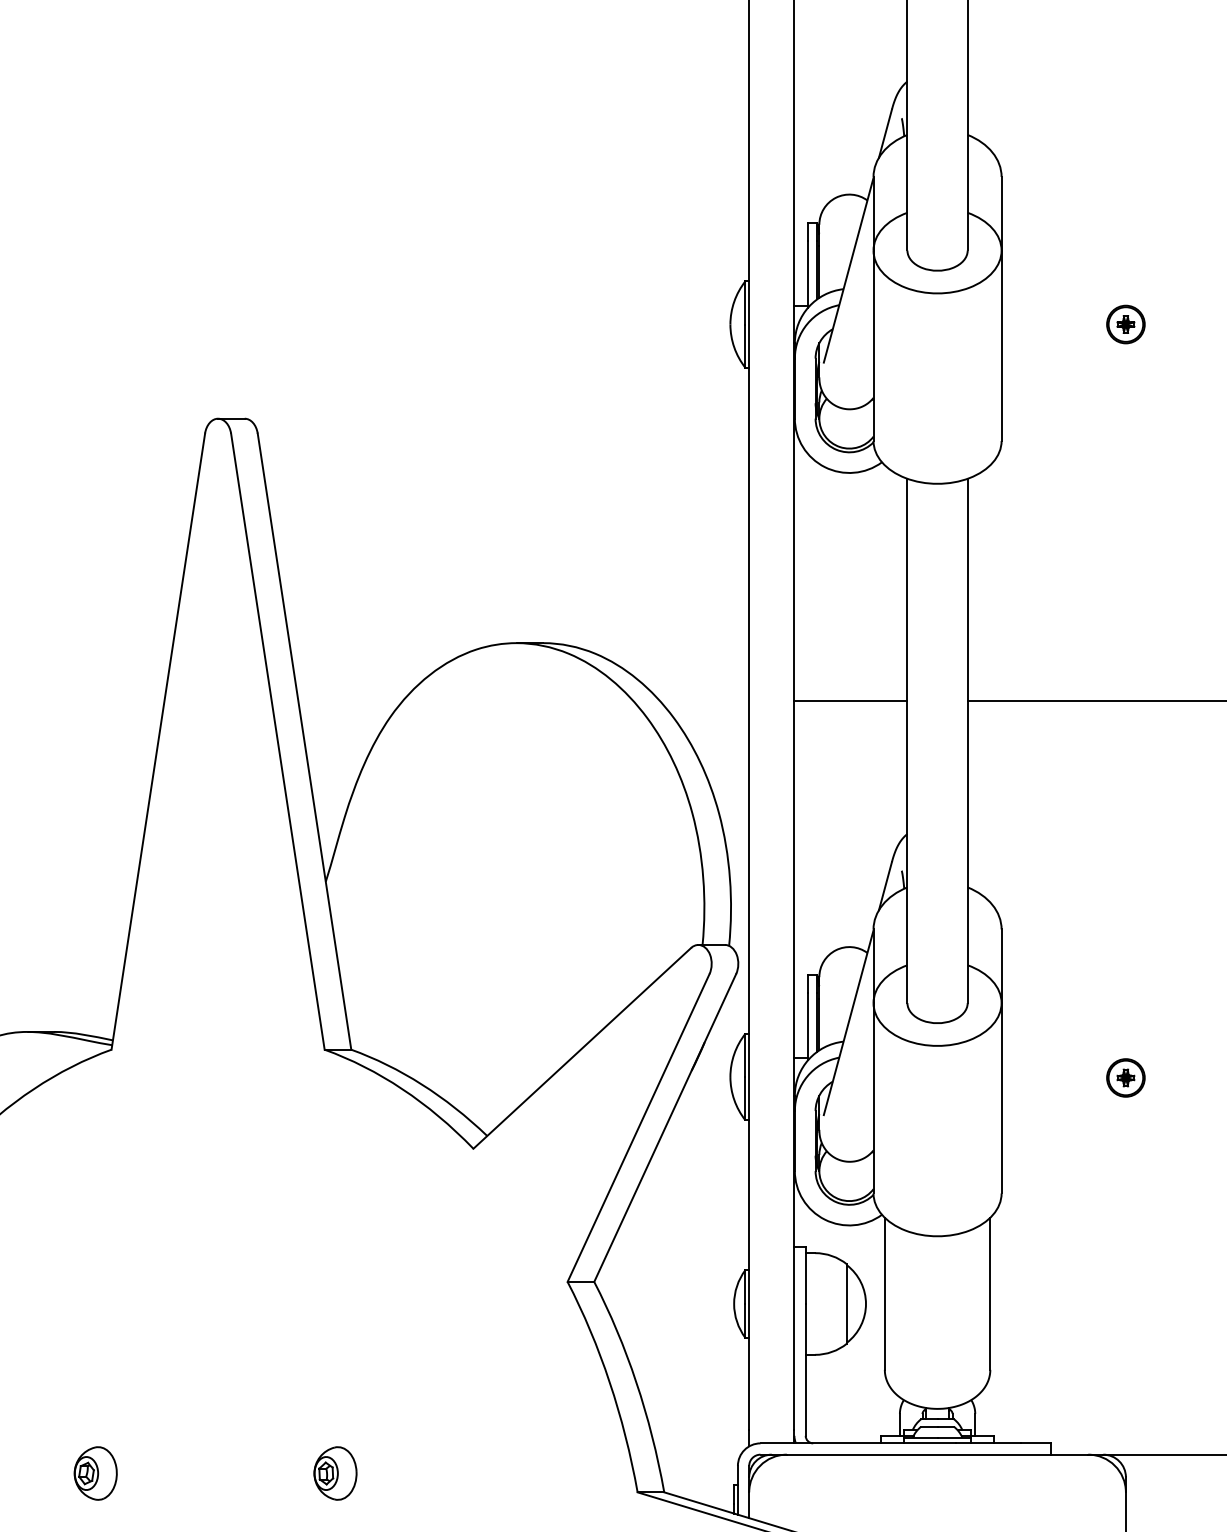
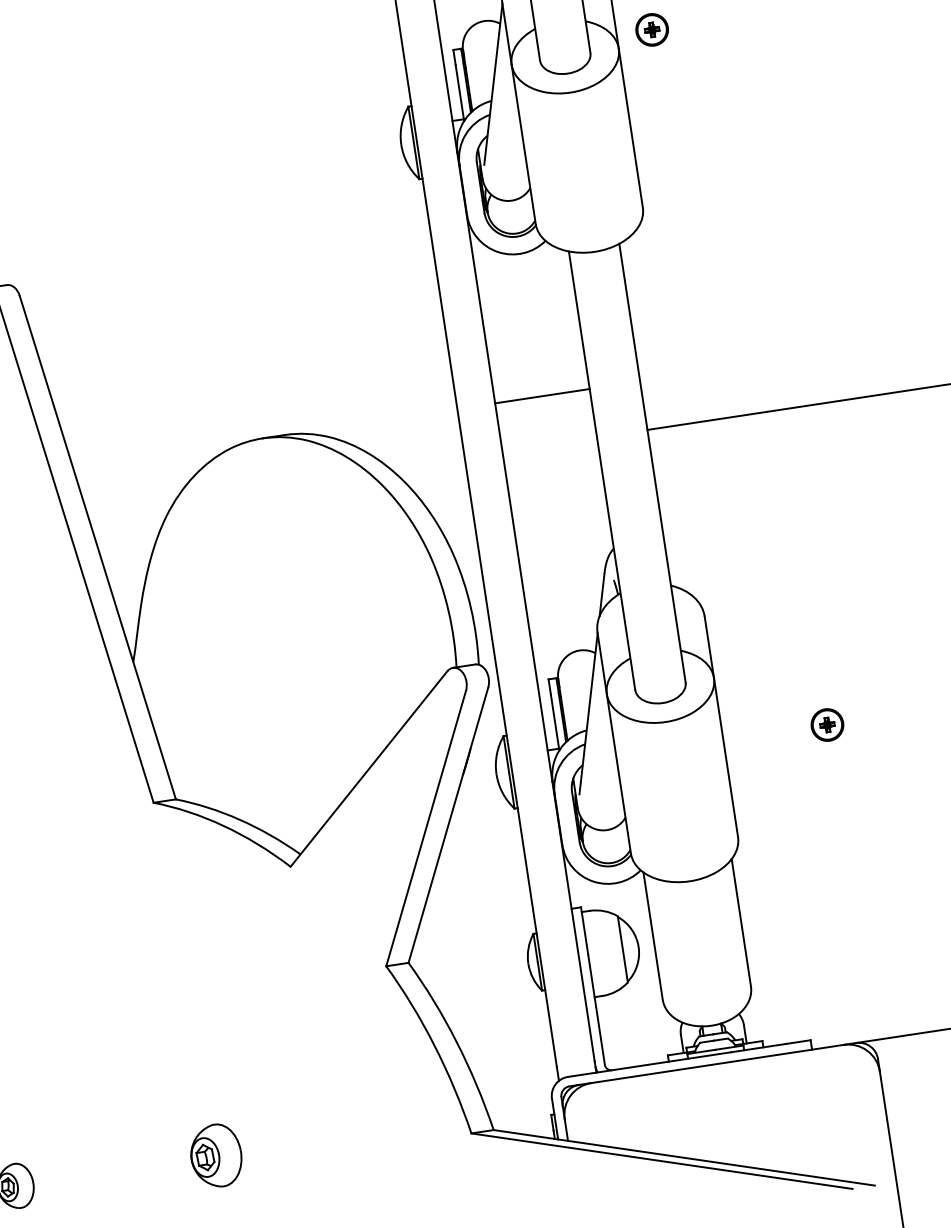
part: (1125, 324) -> (651, 29), moved
line: (850, 701) -> (542, 396), moved
part: (335, 1473) -> (216, 1155), size x1.4

